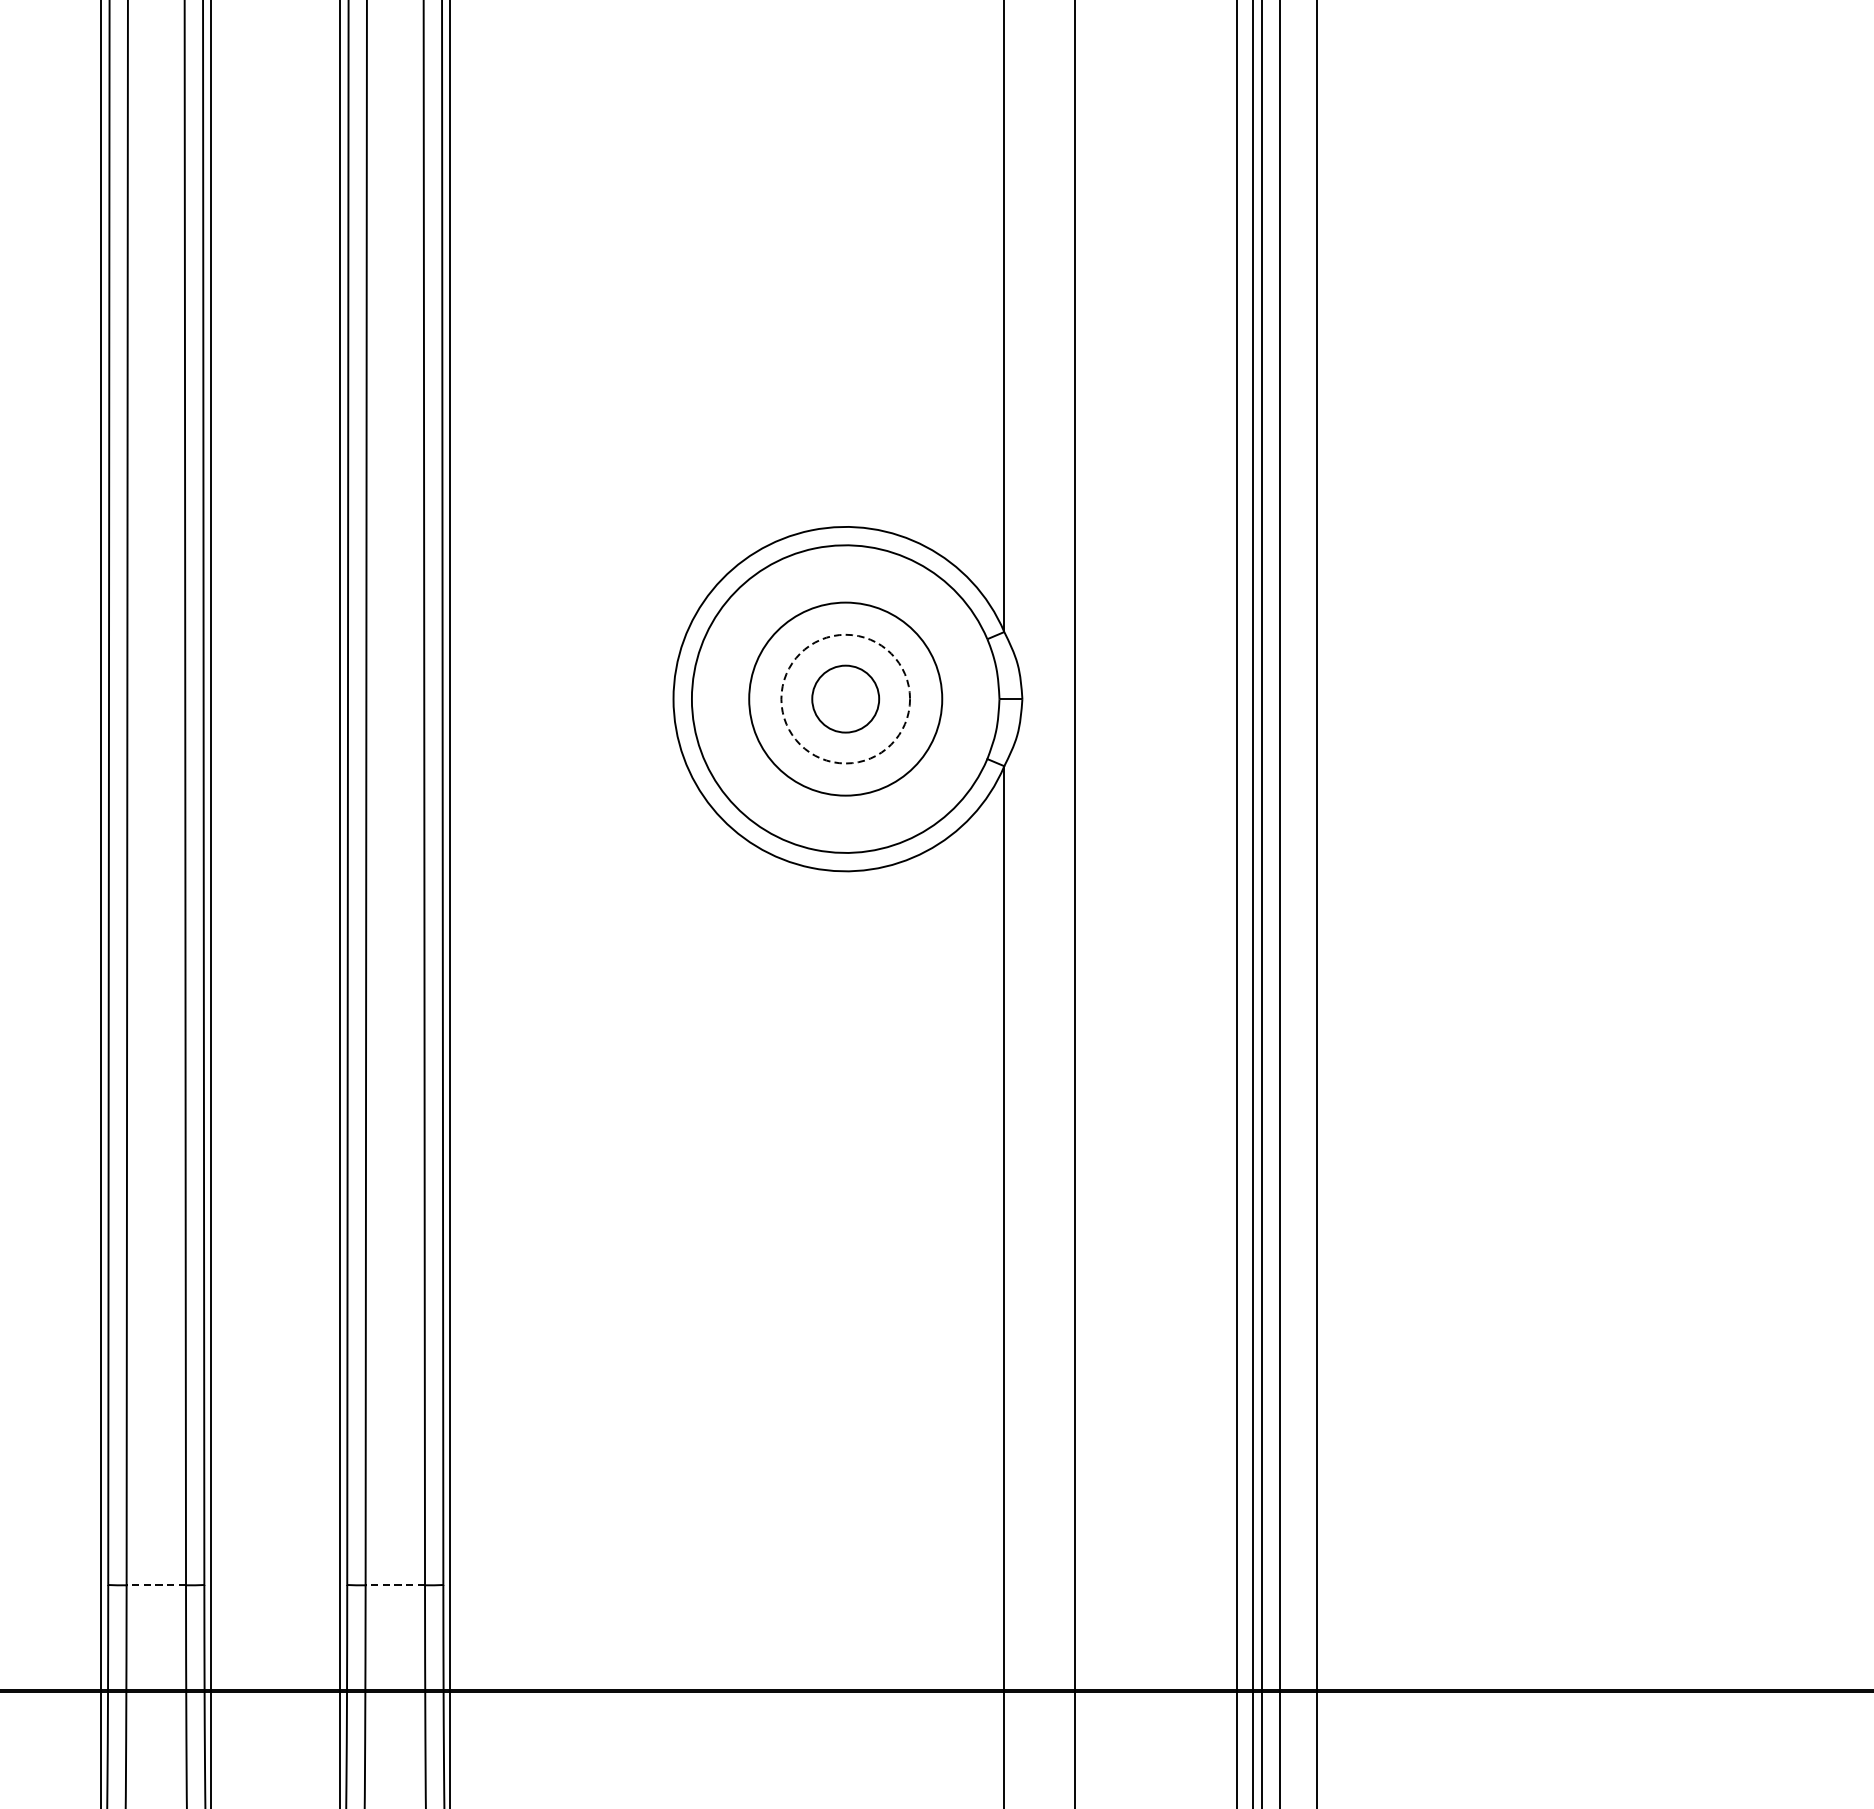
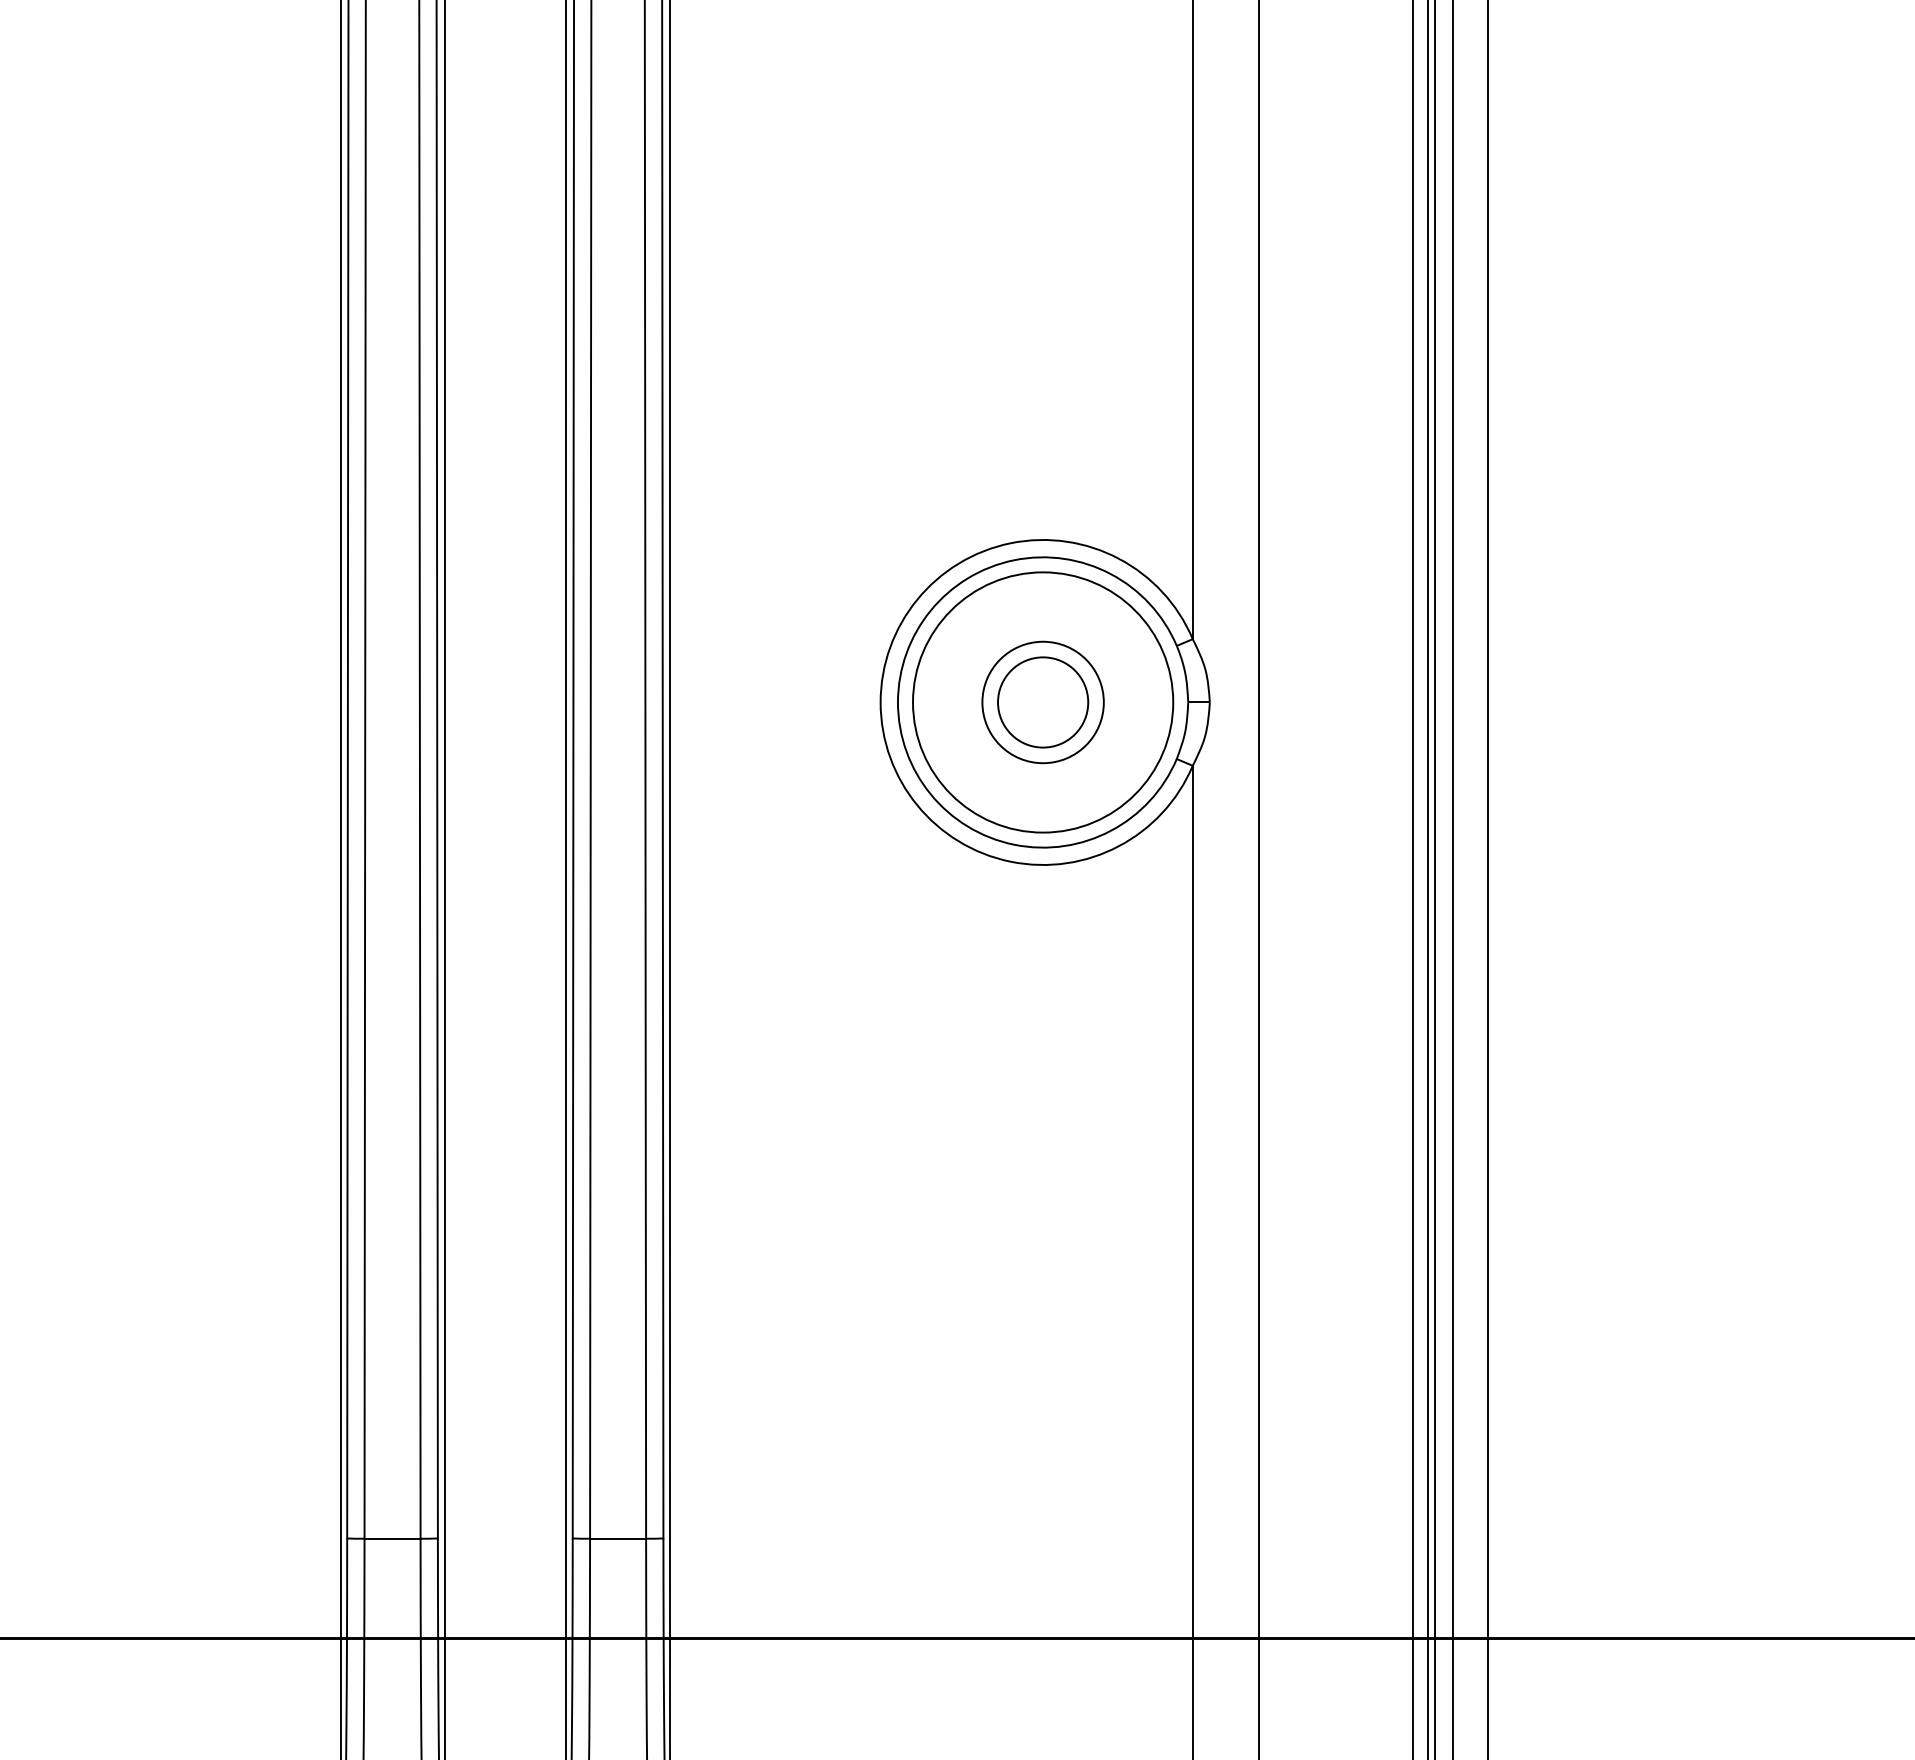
circle: (845, 699) -> (1042, 702), dashed -> solid
circle: (846, 699) -> (1043, 702), size x1.43
circle: (846, 699) -> (1043, 702), size x1.43
line: (156, 1585) -> (392, 1538), dashed -> solid
line: (394, 1585) -> (617, 1538), dashed -> solid

